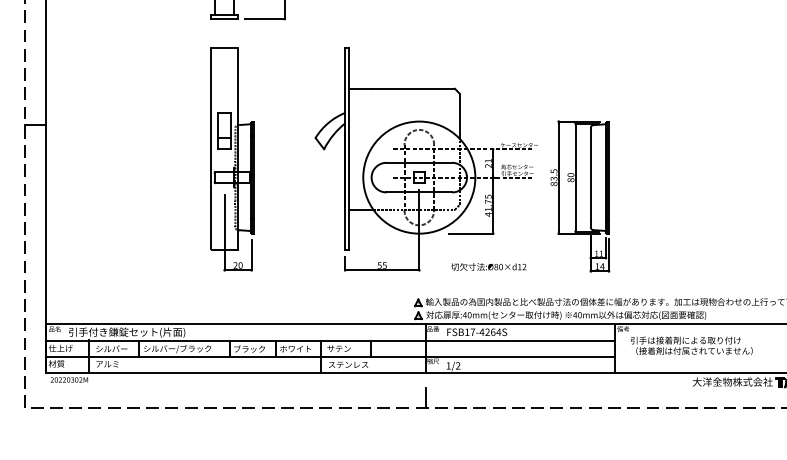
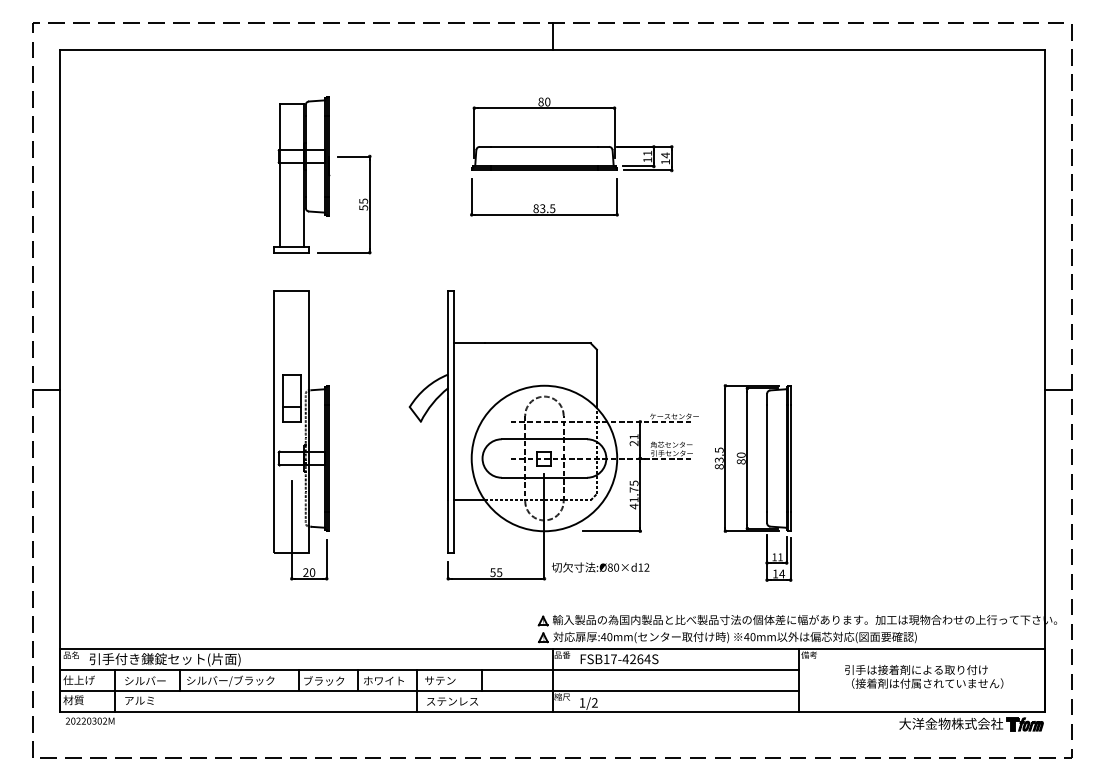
text: (488, 266) -> (600, 567), moved
text: (692, 345) -> (924, 676), moved
line: (425, 397) -> (552, 743), removed

